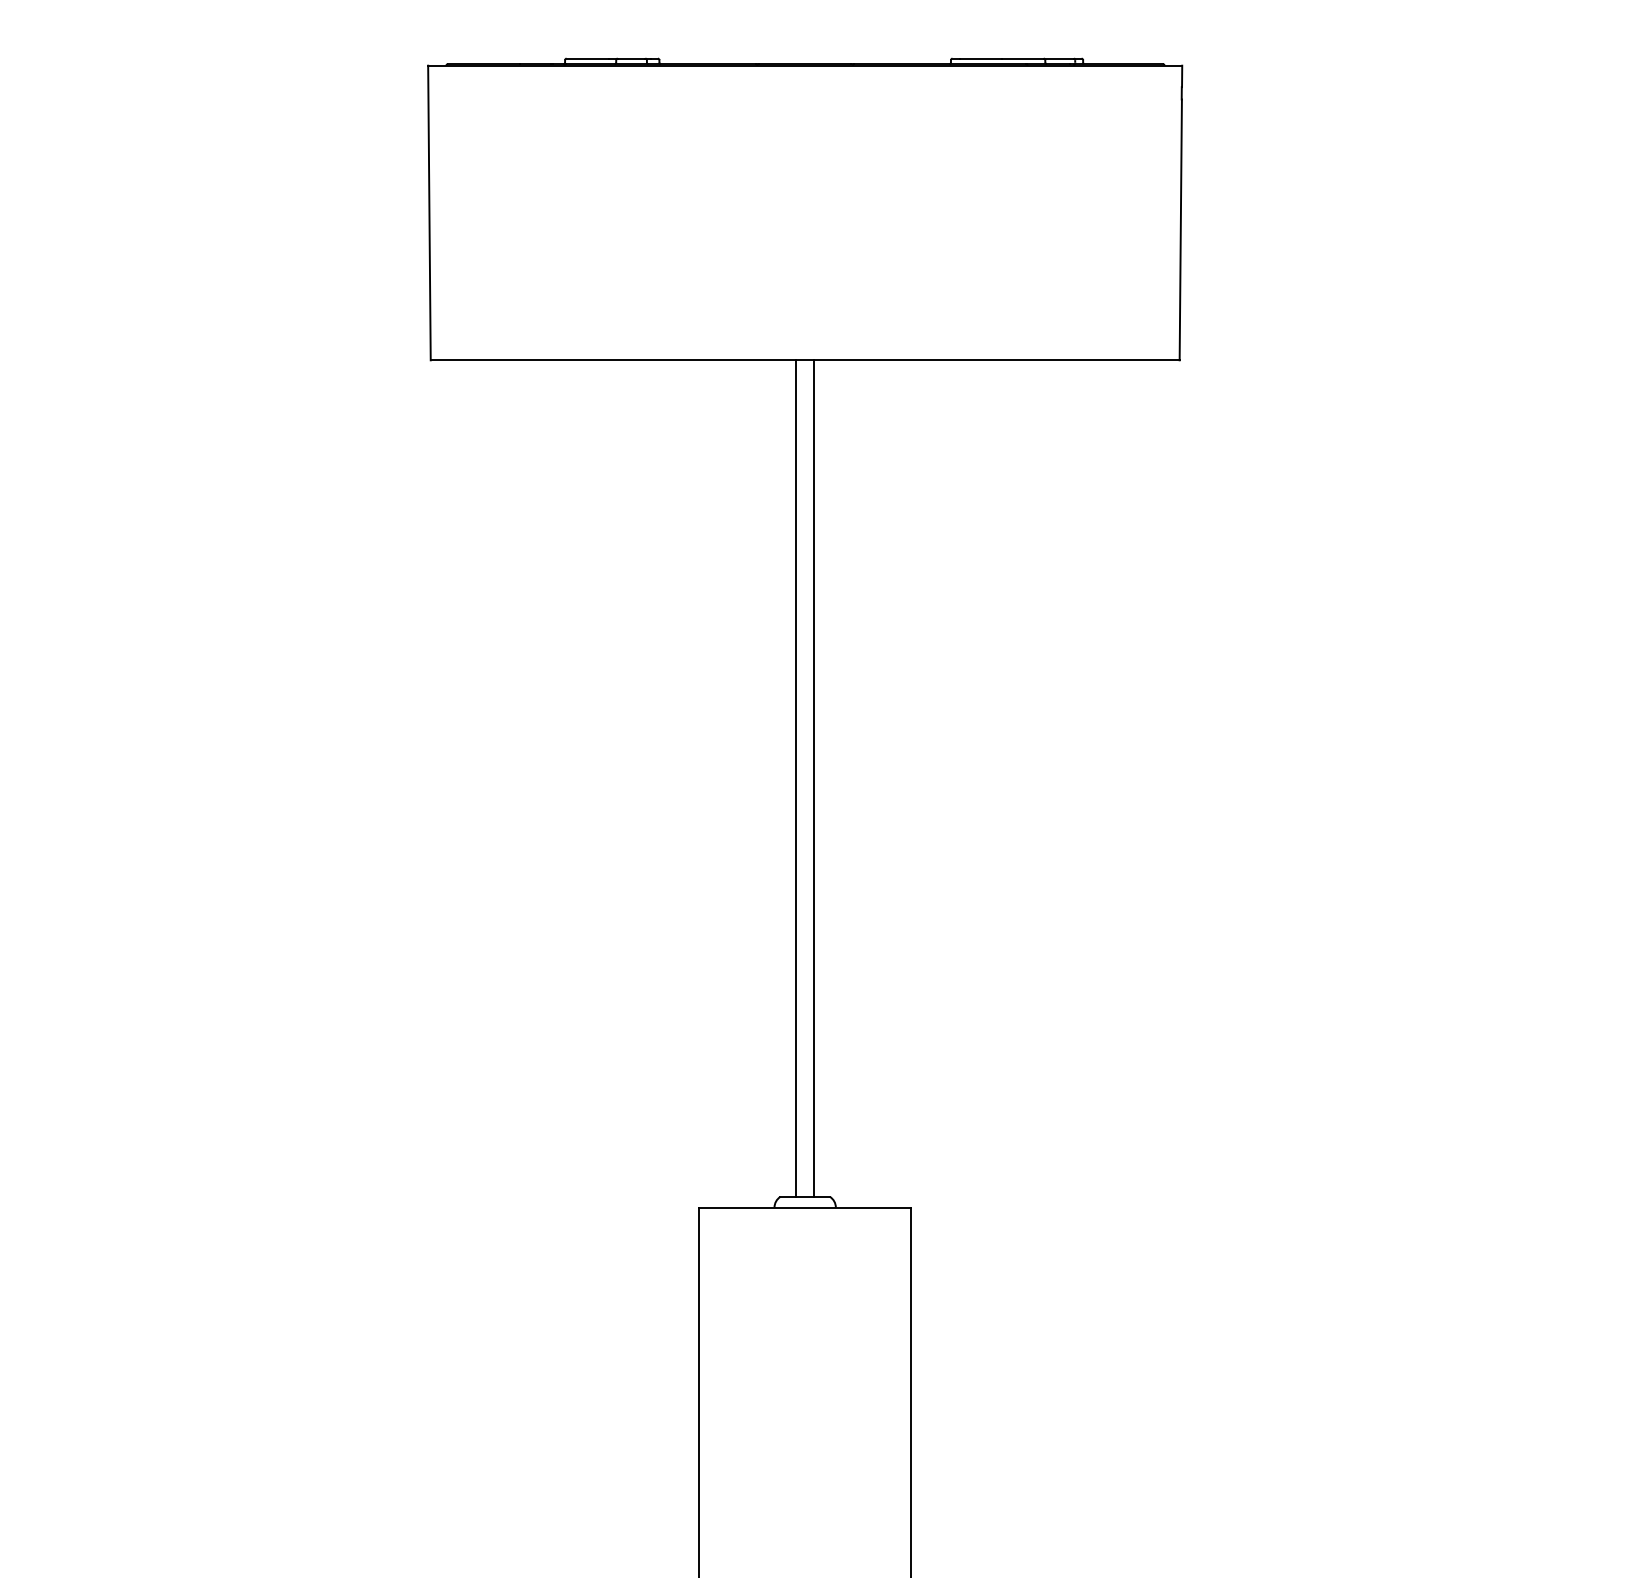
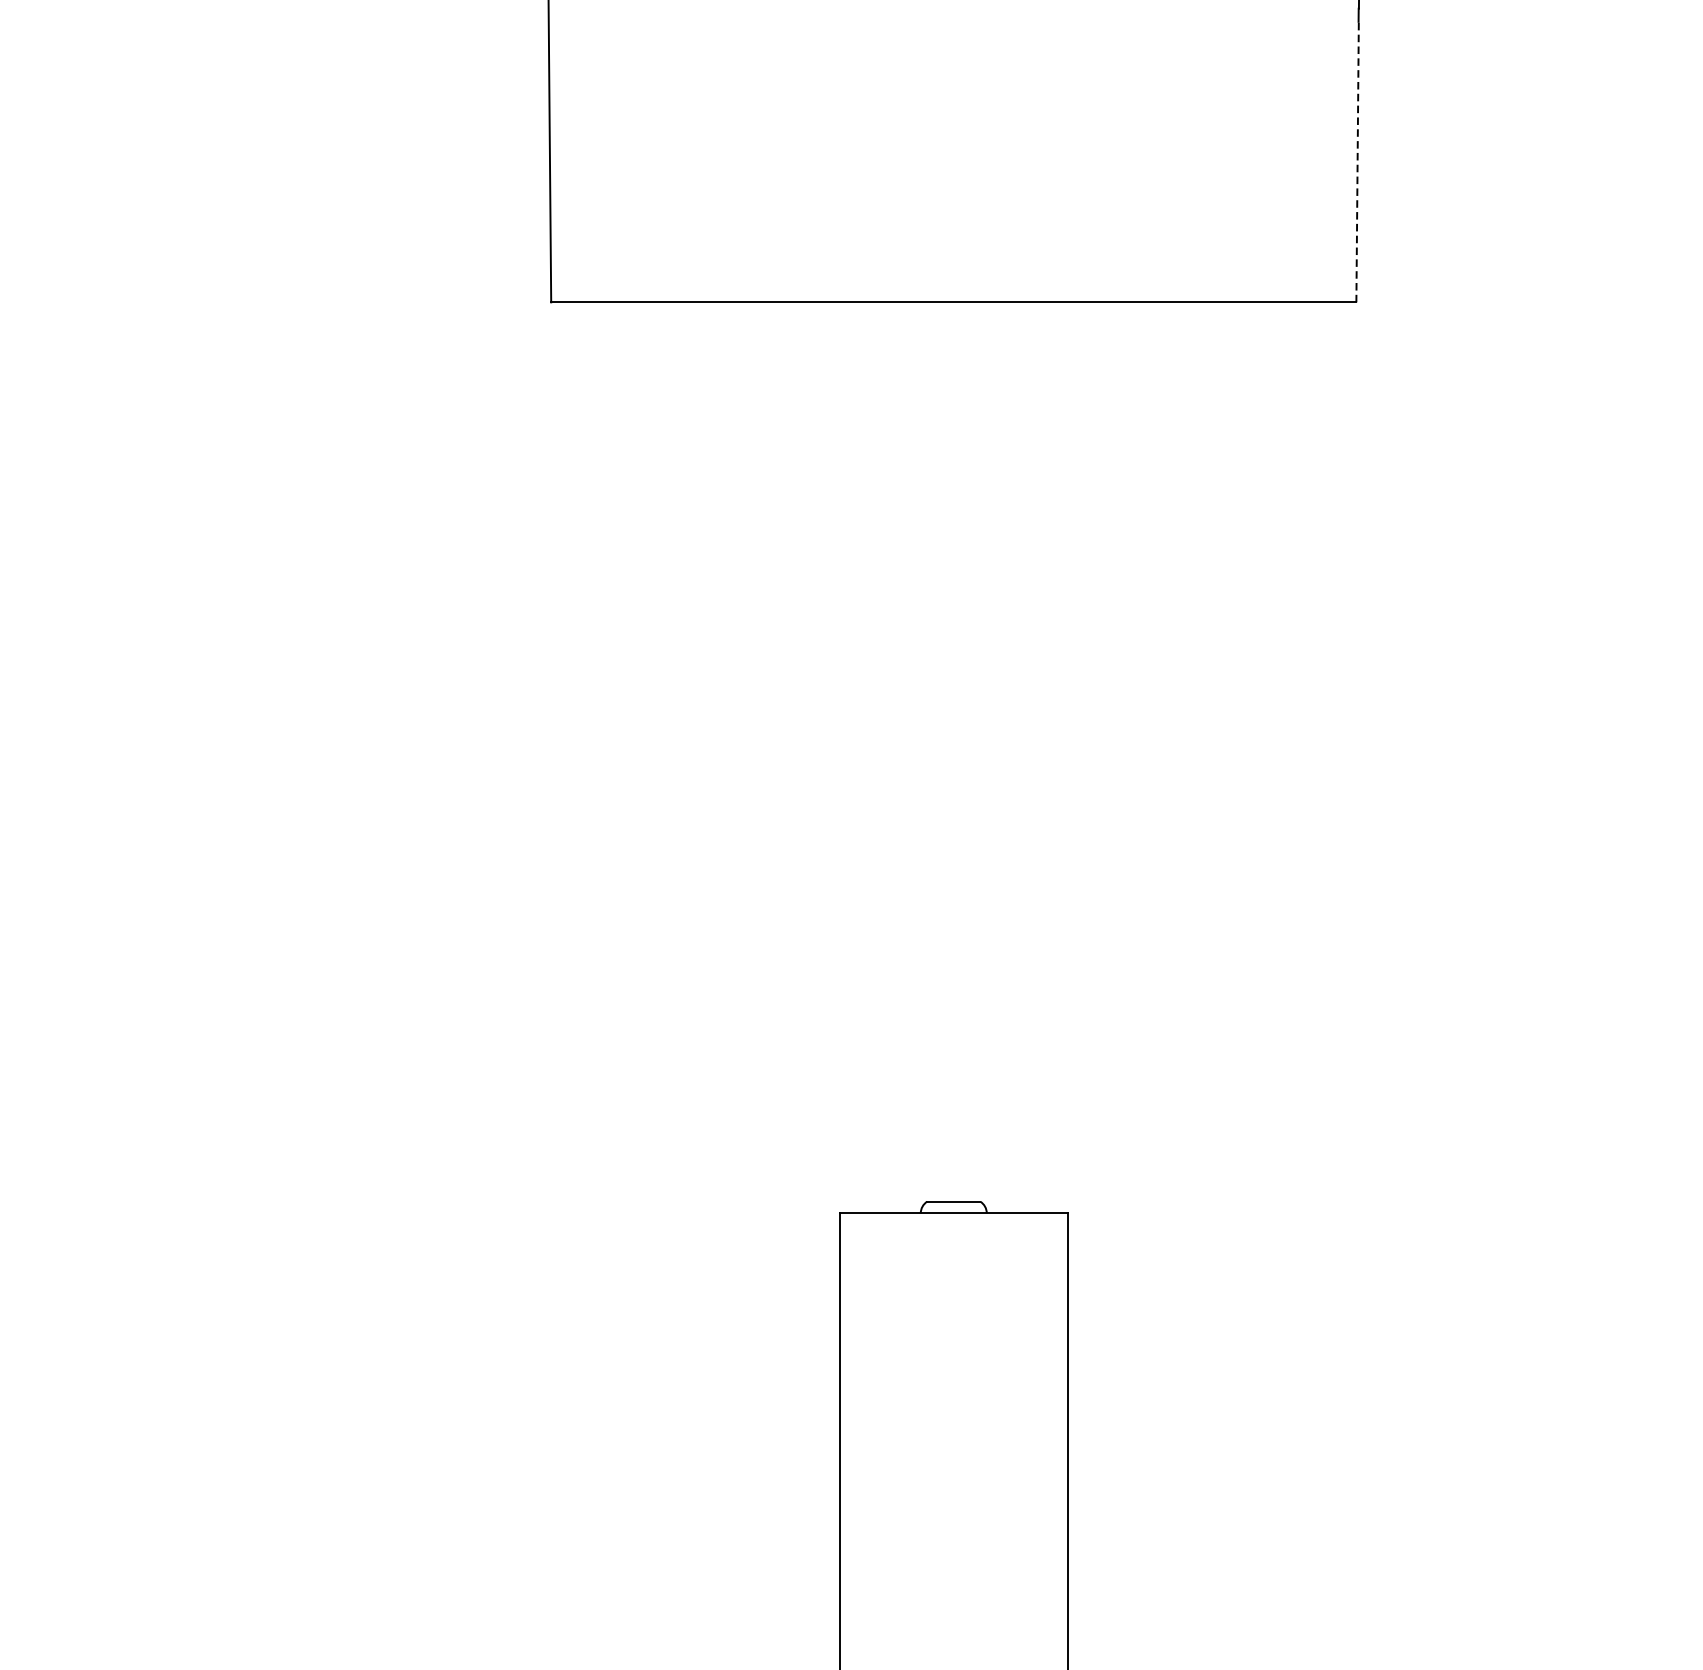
line: (1180, 229) -> (1357, 161), solid -> dashed
line: (795, 778) -> (943, 751), removed
line: (814, 778) -> (963, 751), removed

